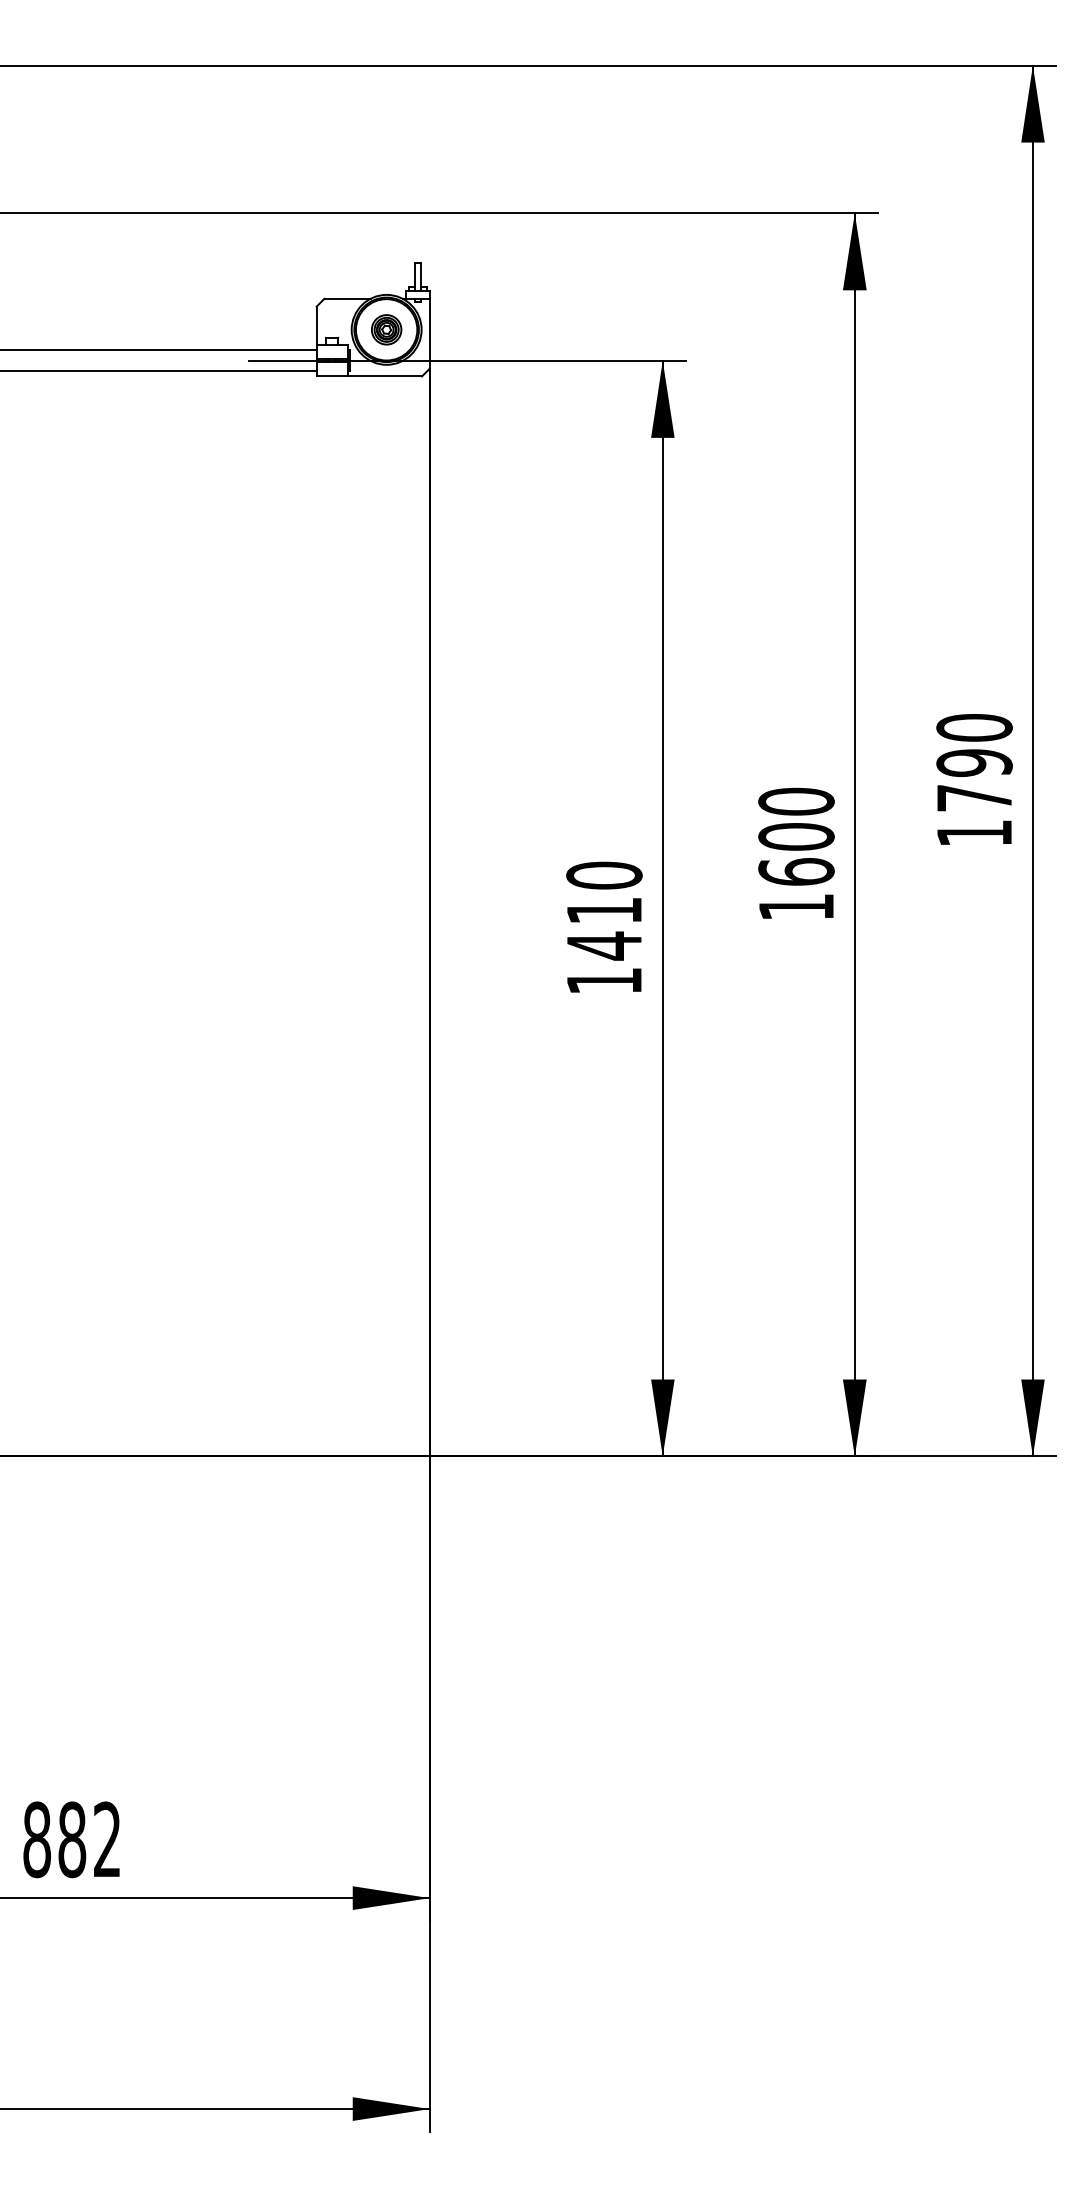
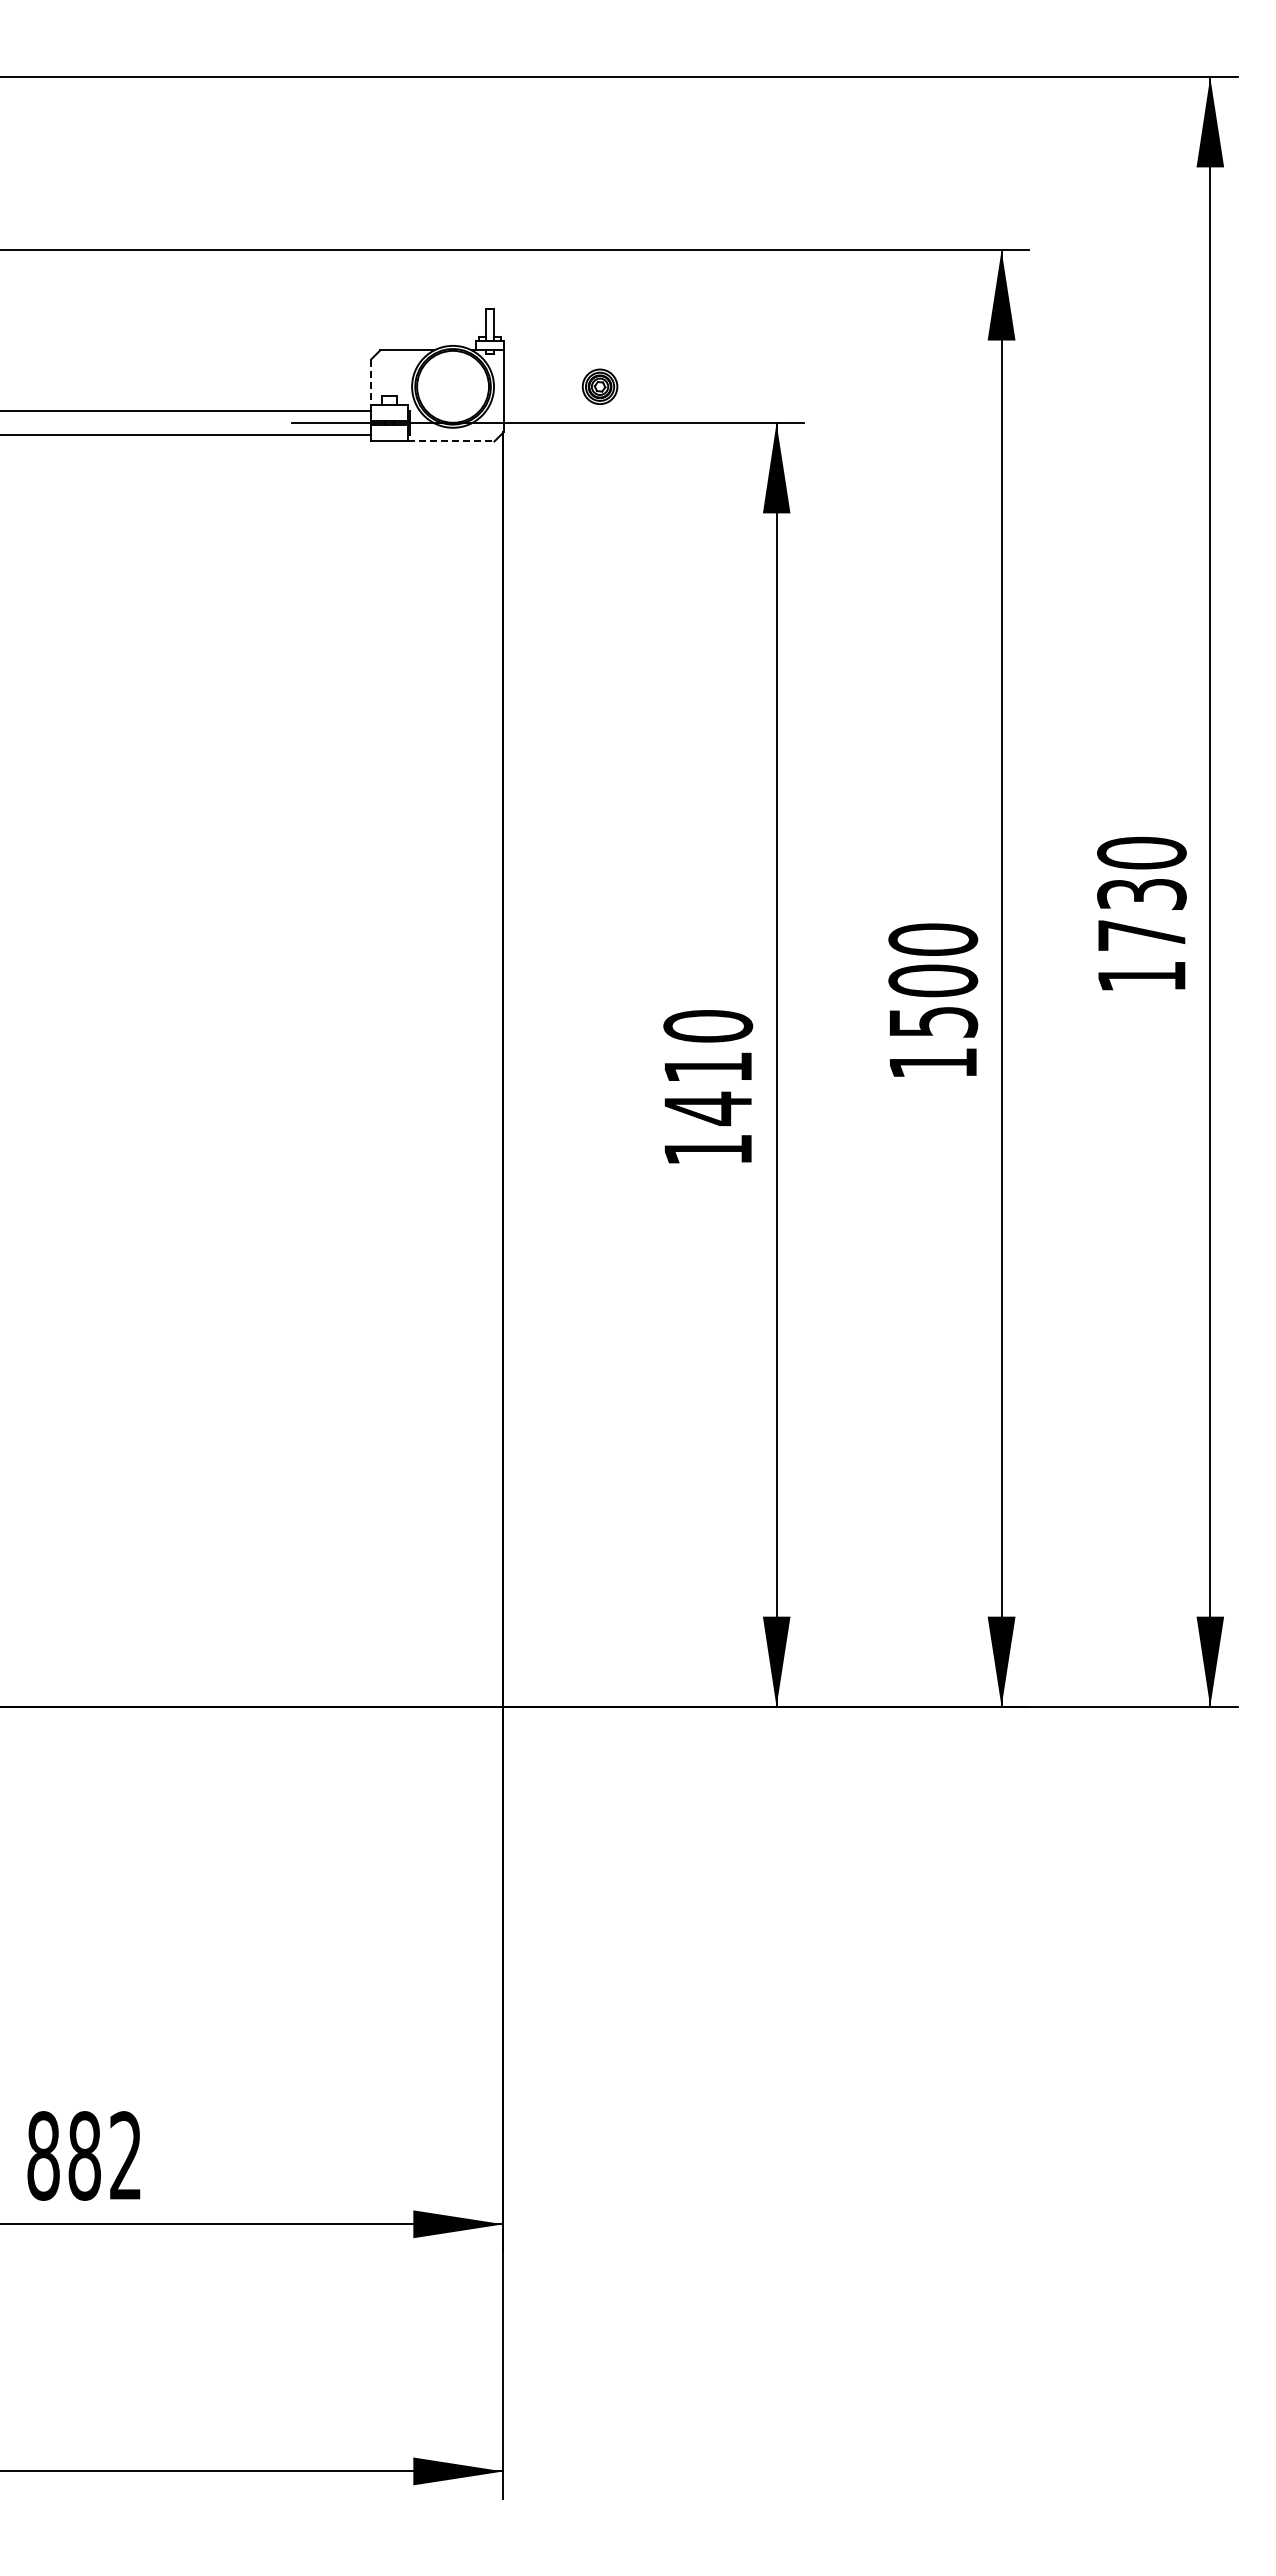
line: (317, 326) -> (371, 382), solid -> dashed
part: (386, 329) -> (599, 386), moved
line: (385, 376) -> (451, 441), solid -> dashed
text: (974, 763) -> (1141, 894), 1790 -> 1730
text: (796, 871) -> (933, 1021), 1600 -> 1500

